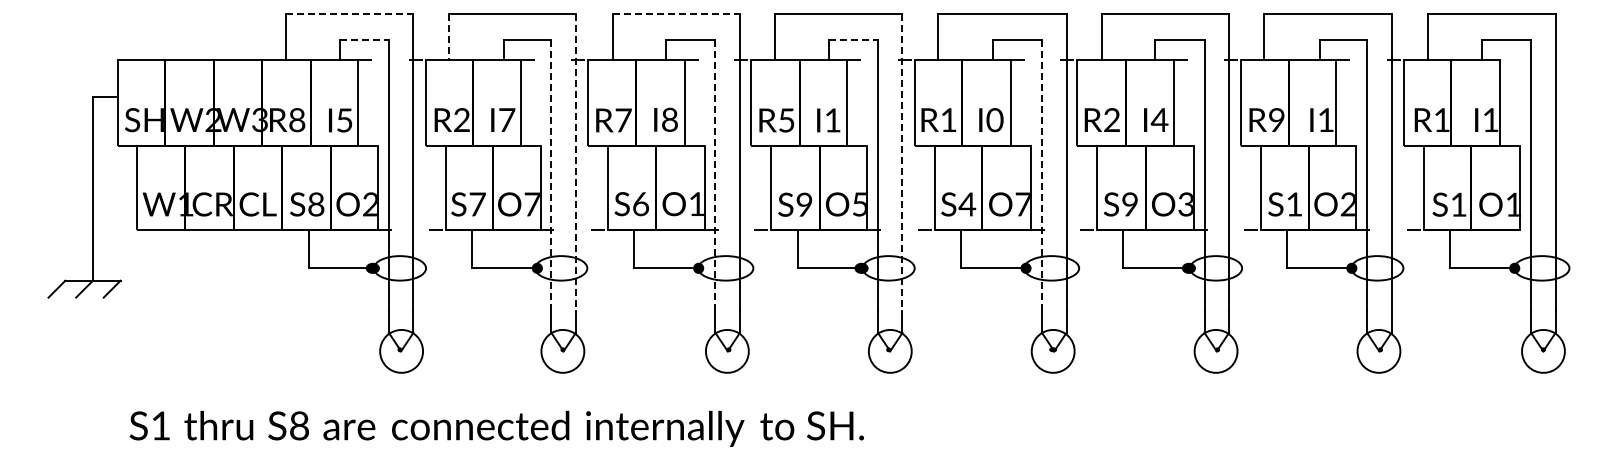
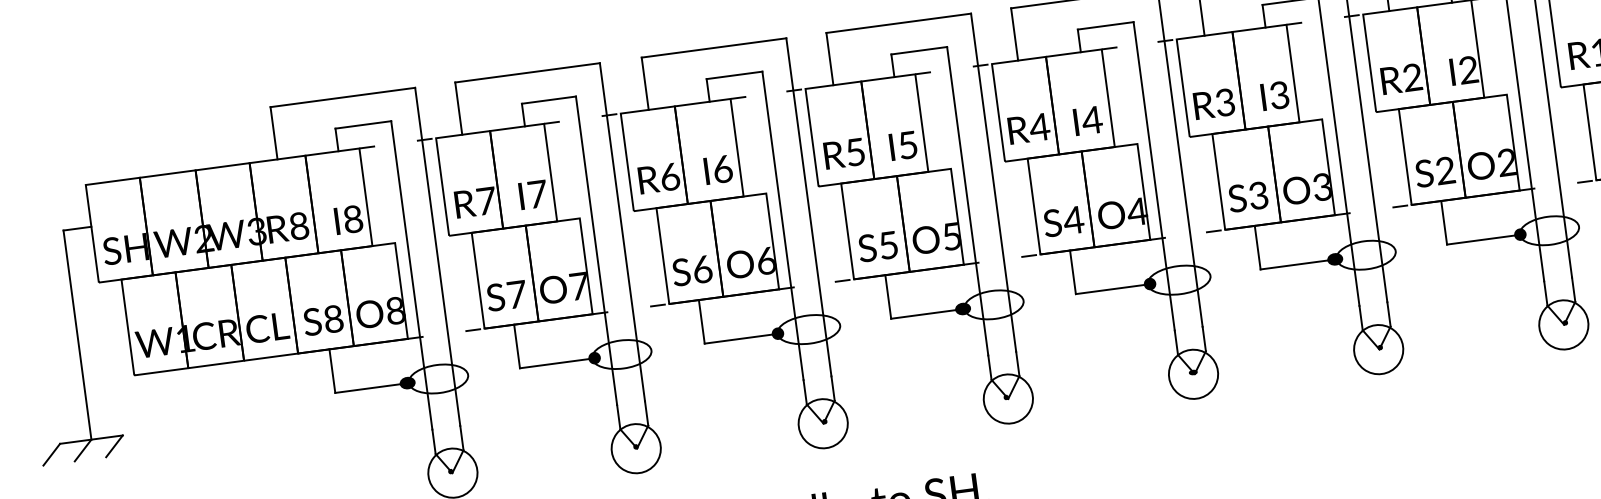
line: (349, 13) -> (342, 96), dashed -> solid
line: (676, 13) -> (714, 47), dashed -> solid
line: (448, 36) -> (458, 108), dashed -> solid
line: (364, 40) -> (363, 125), dashed -> solid
line: (853, 40) -> (919, 51), dashed -> solid
text: (462, 119) -> (486, 200), R2 -> R7
text: (670, 119) -> (723, 168), I8 -> I6
text: (948, 119) -> (1039, 126), R1 -> R4
text: (1276, 119) -> (1412, 76), R9 -> R2
text: (1325, 119) -> (1467, 69), I1 -> I2
text: (344, 120) -> (353, 219), I5 -> I8
text: (623, 120) -> (670, 177), R7 -> R6
text: (832, 120) -> (907, 145), I1 -> I5
text: (994, 120) -> (1091, 120), I0 -> I4
text: (1159, 120) -> (1279, 95), I4 -> I3
text: (1111, 121) -> (1224, 104), R2 -> R3
line: (575, 162) -> (621, 232), dashed -> solid
line: (902, 162) -> (993, 182), dashed -> solid
line: (551, 175) -> (596, 250), dashed -> solid
line: (715, 175) -> (783, 225), dashed -> solid
line: (1042, 175) -> (1154, 176), dashed -> solid
text: (696, 204) -> (765, 261), O1 -> O6
text: (804, 204) -> (888, 245), S9 -> S5
text: (1023, 204) -> (1137, 211), O7 -> O4
text: (1129, 204) -> (1257, 195), S9 -> S3
text: (1294, 204) -> (1445, 170), S1 -> S2
text: (369, 205) -> (394, 312), O2 -> O8

